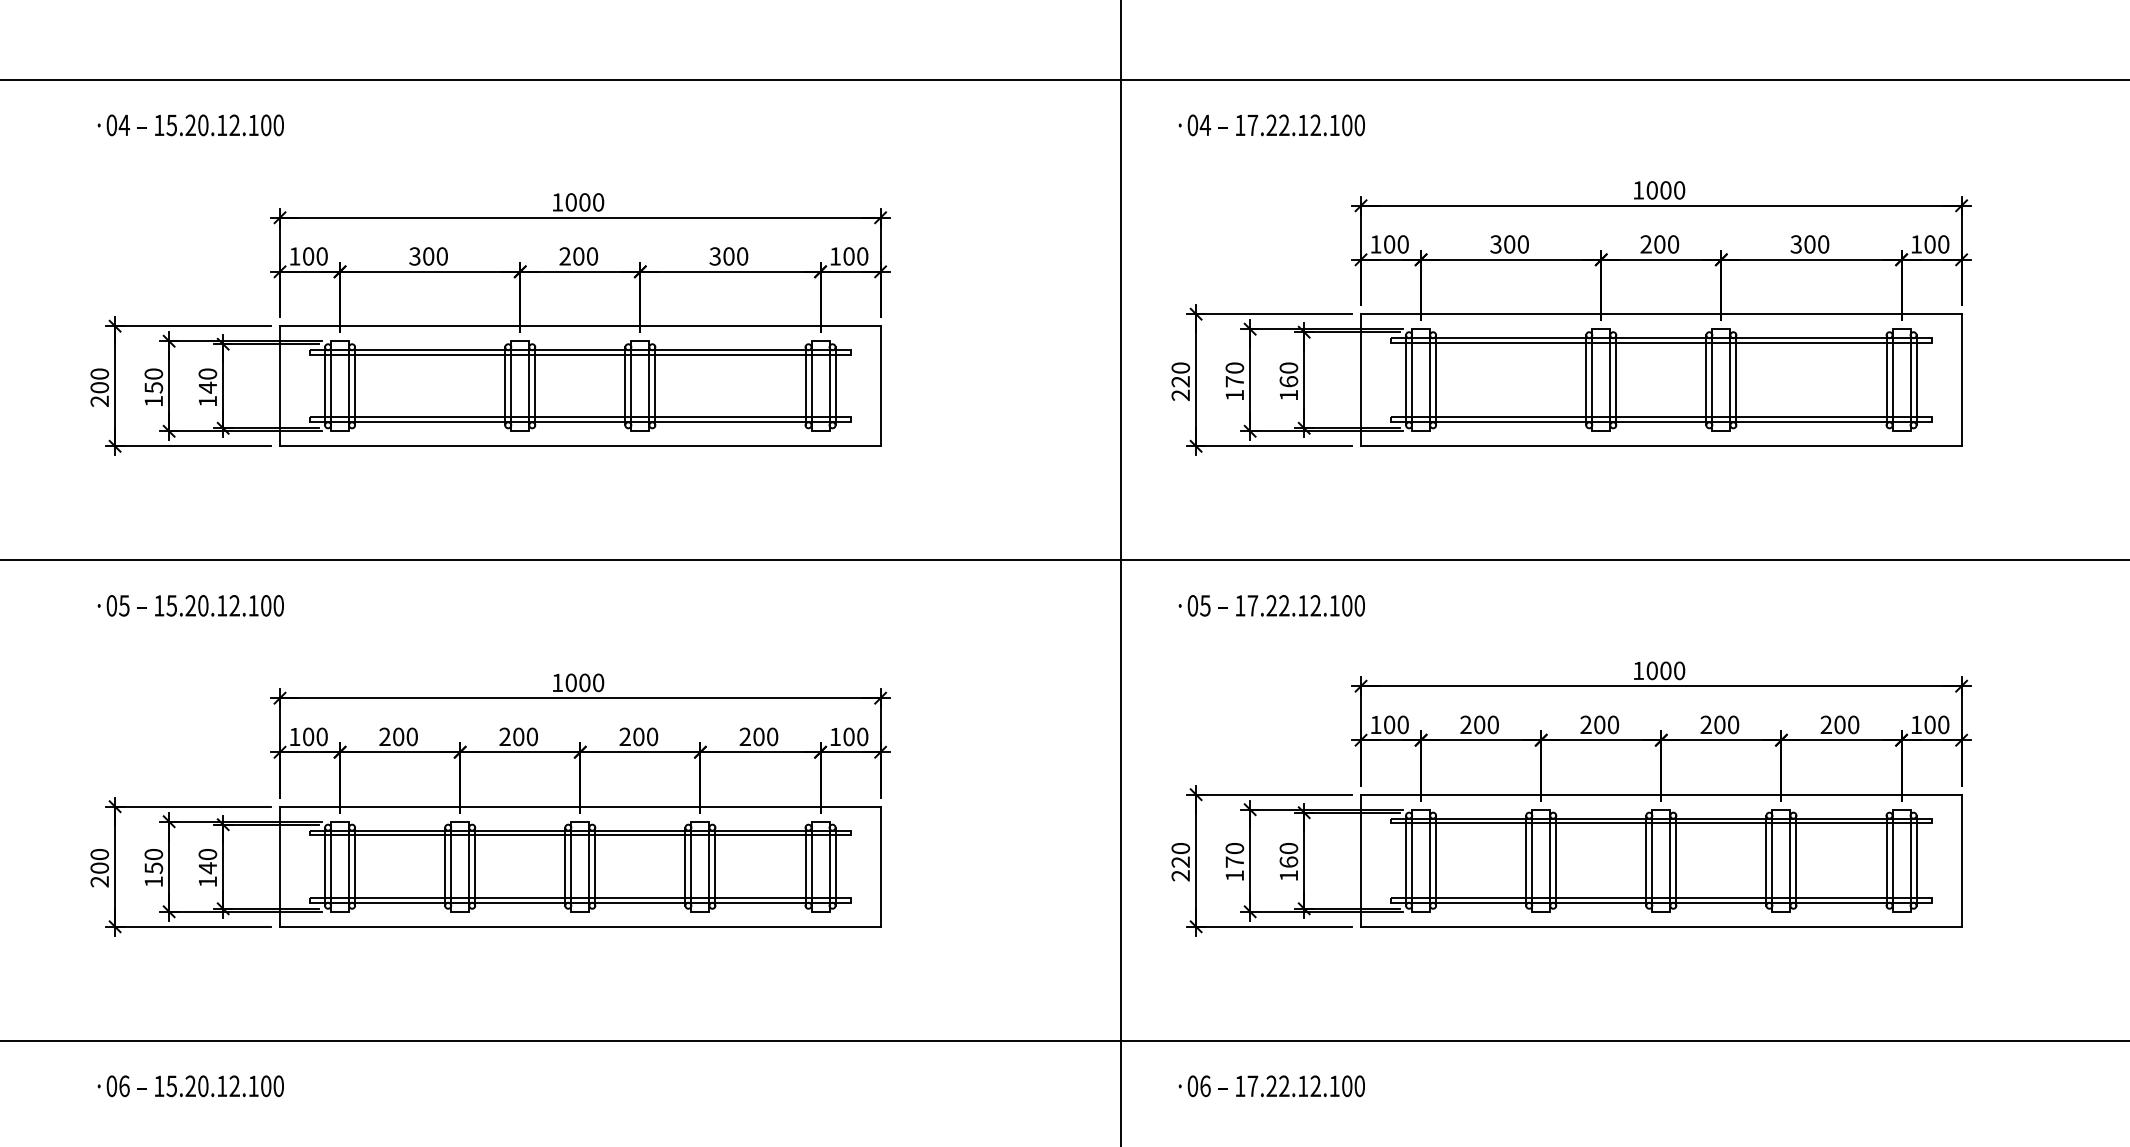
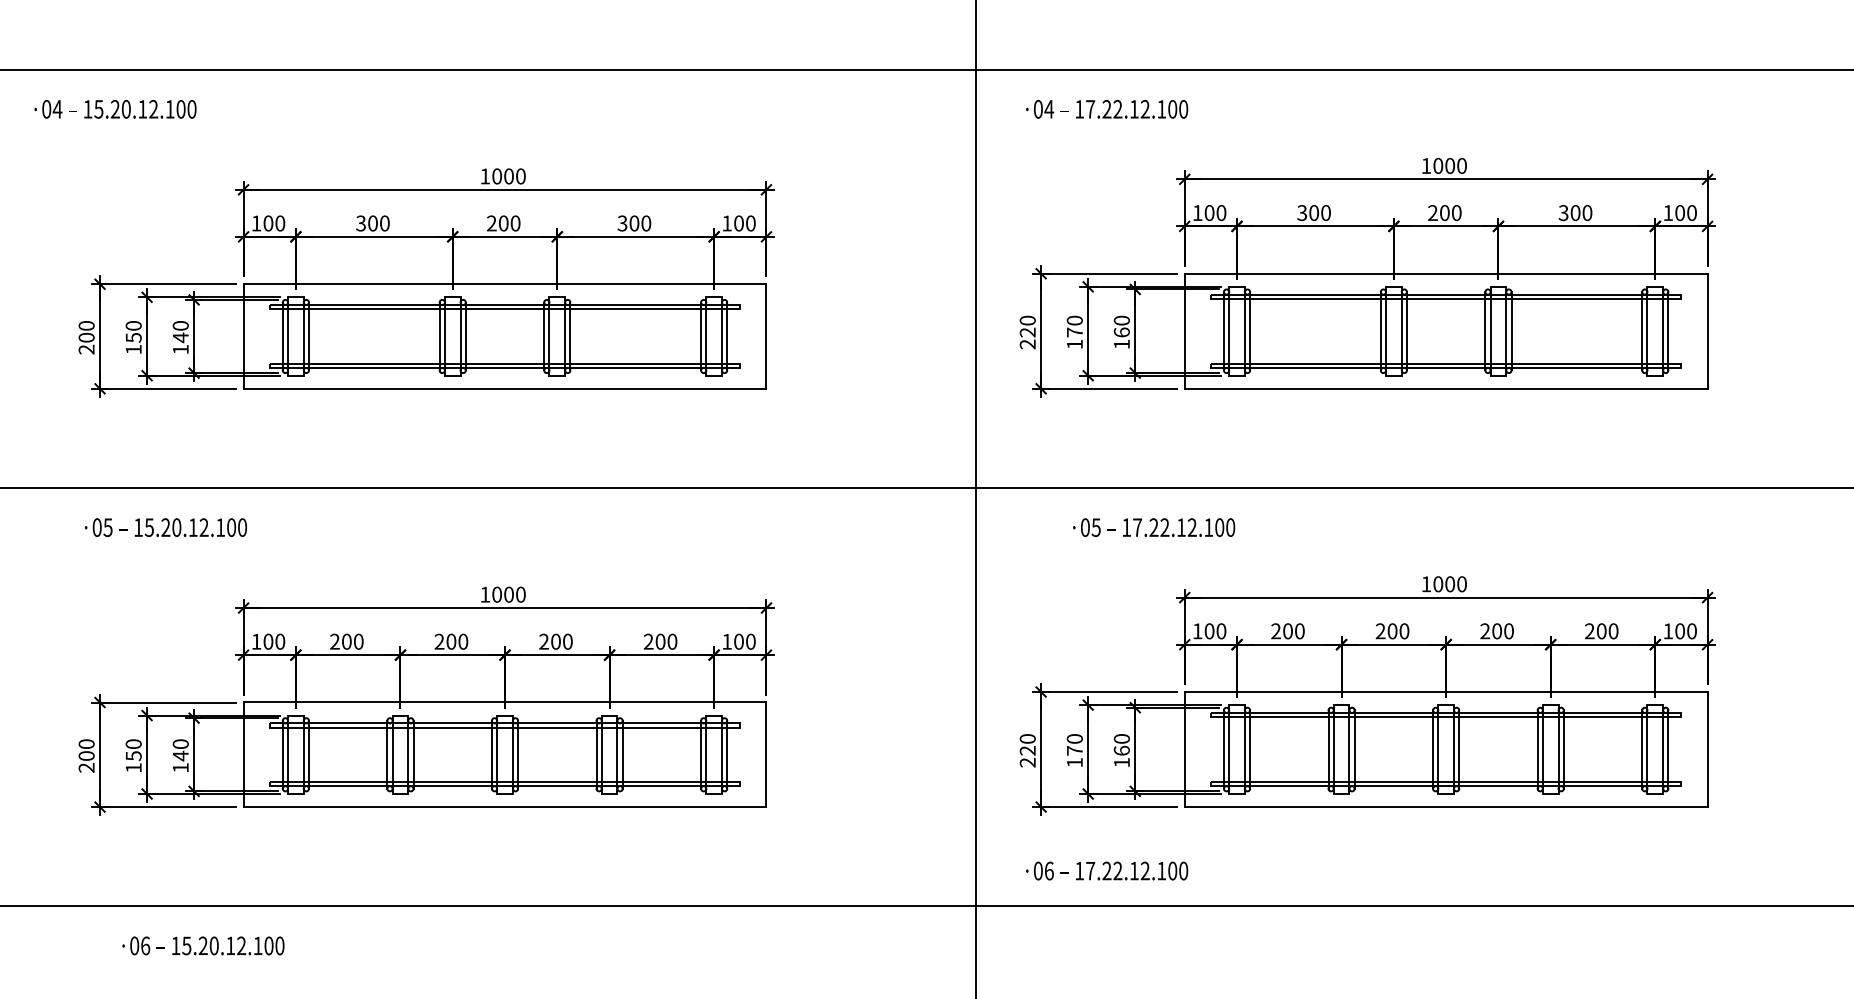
text: (190, 125) -> (115, 109), moved
text: (1271, 605) -> (1153, 527), moved
text: (190, 1086) -> (203, 946), moved
text: (1271, 1086) -> (1106, 871), moved

